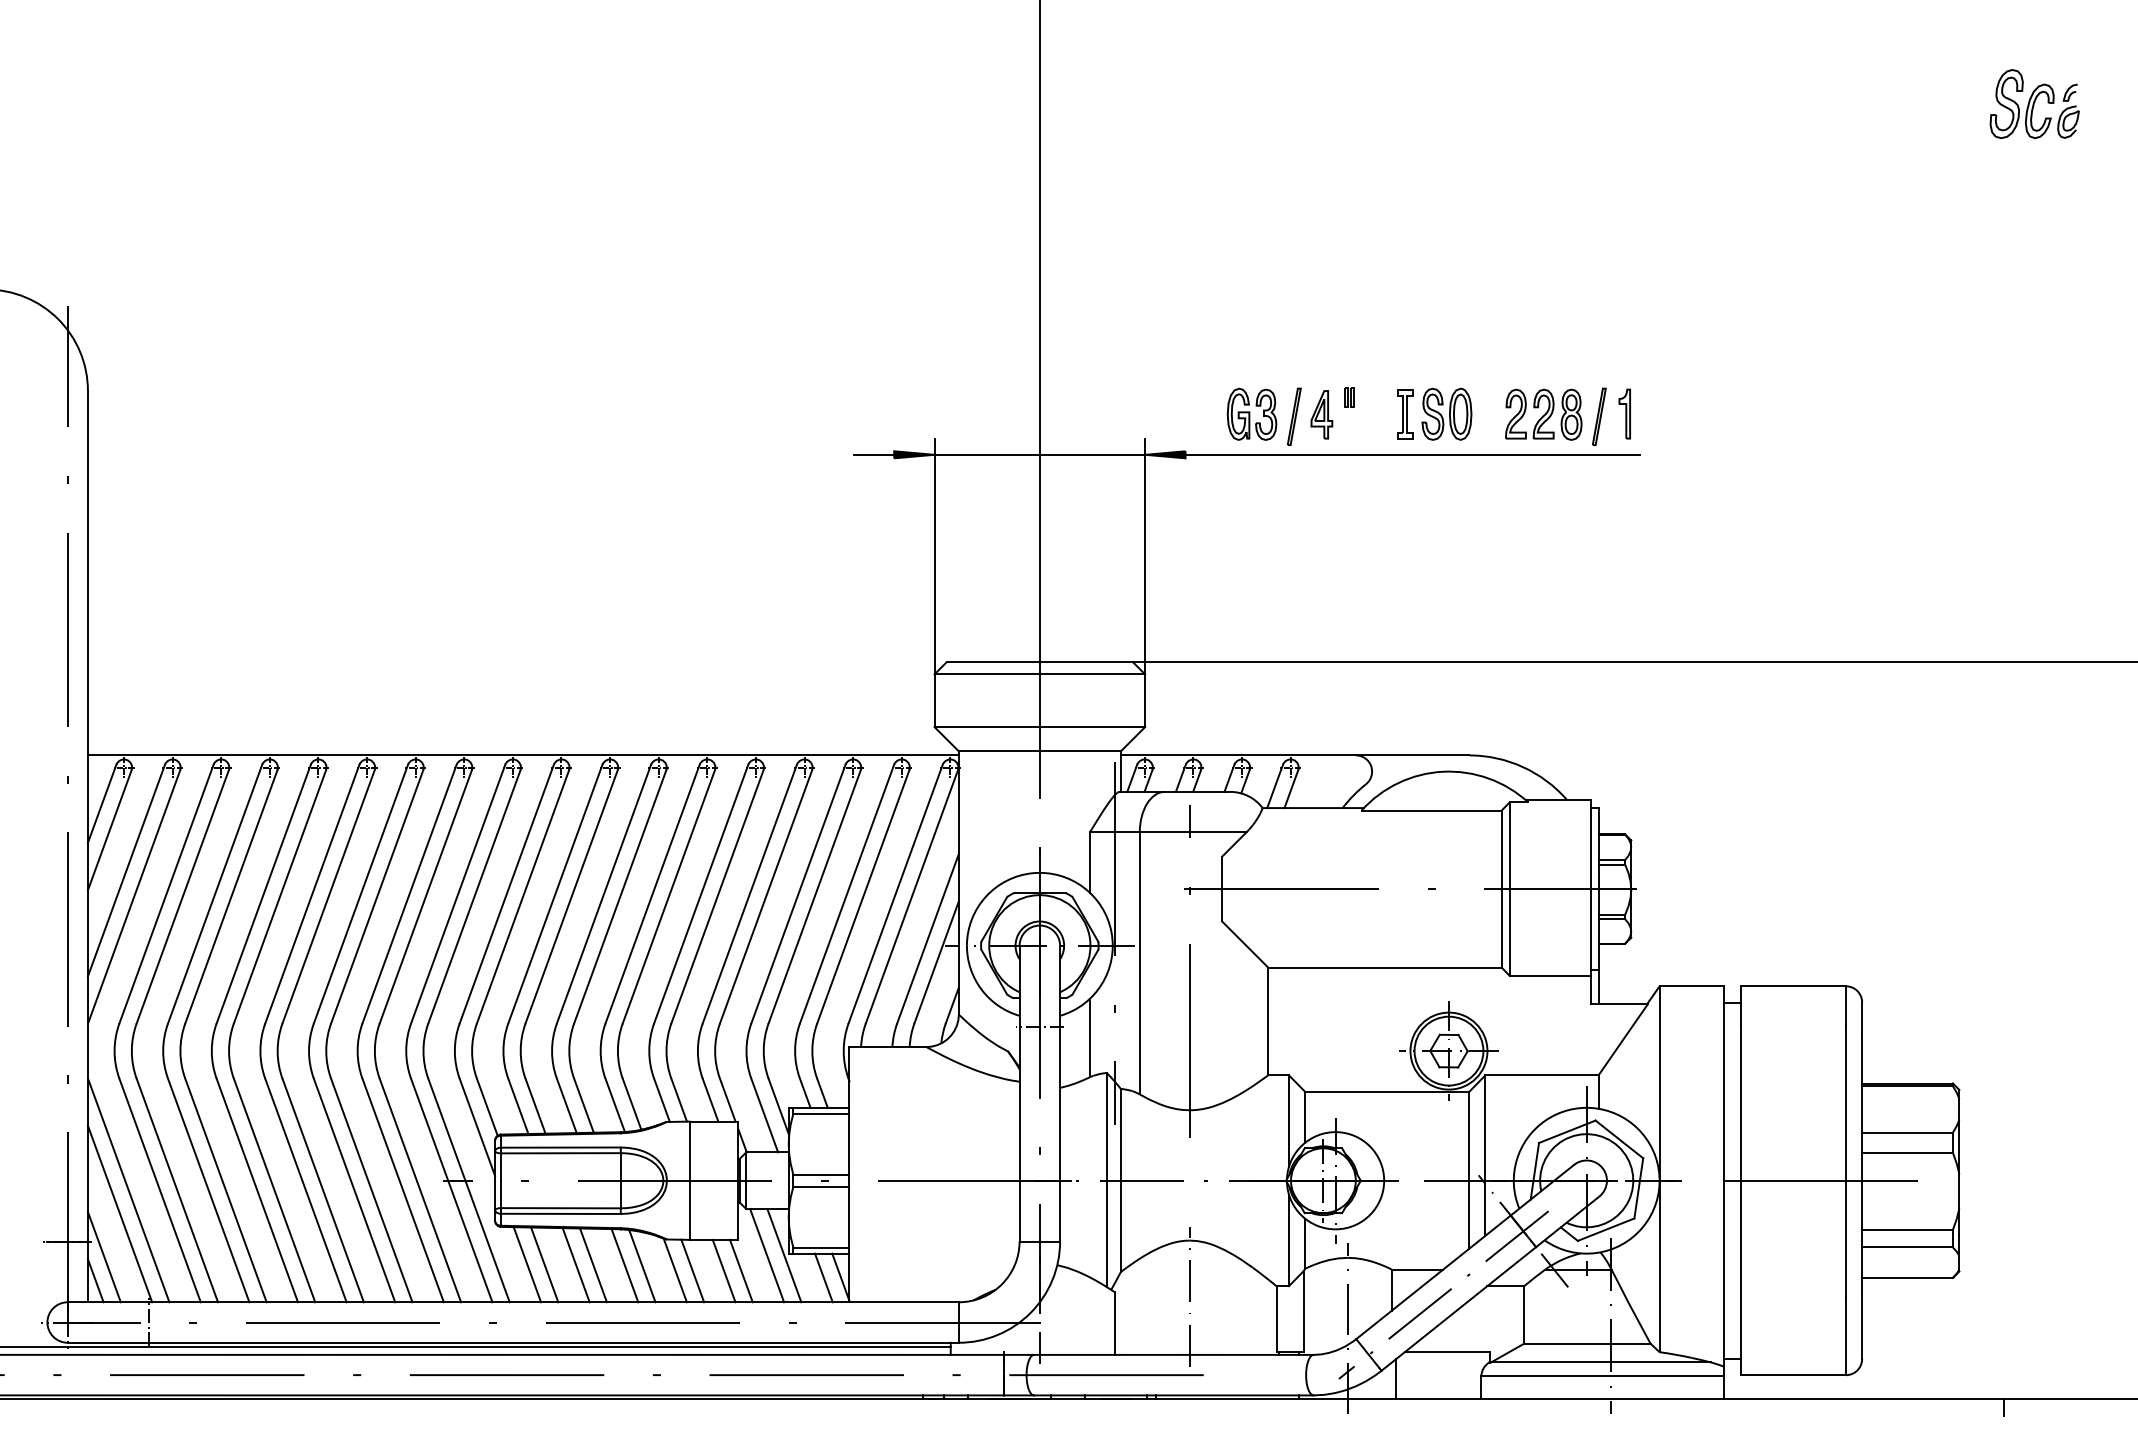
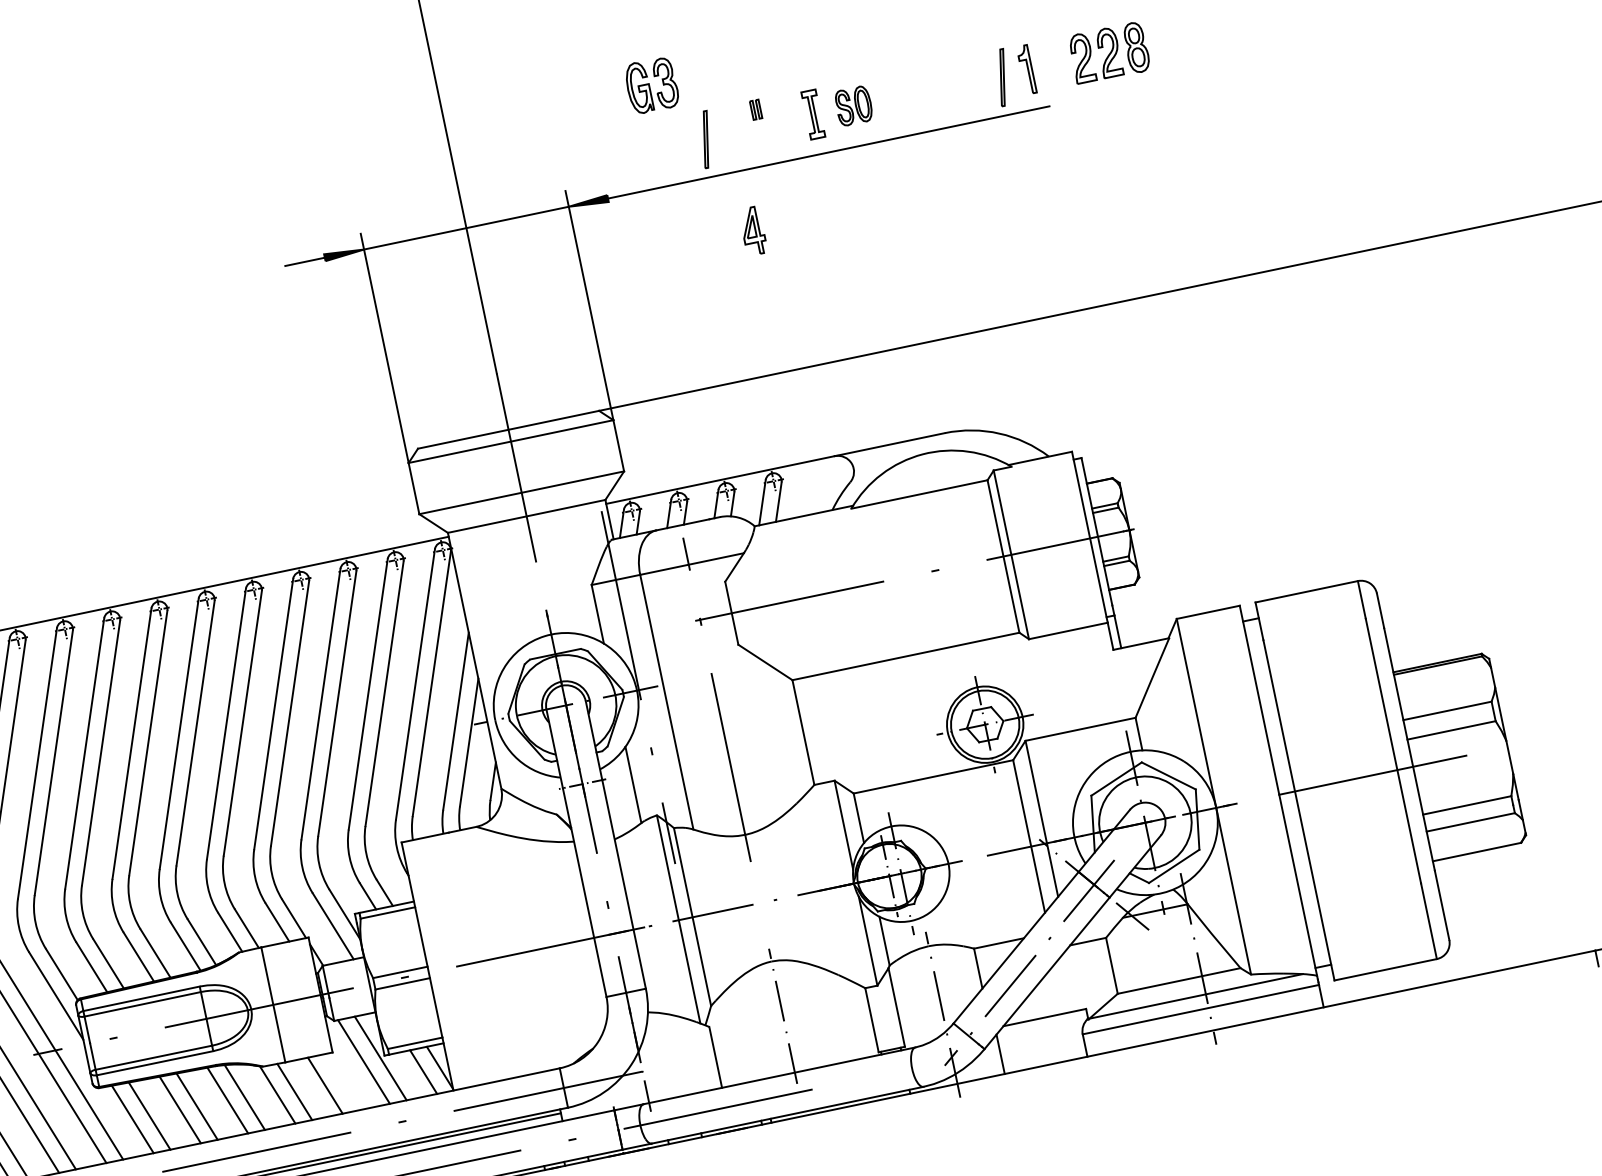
part: (1251, 413) -> (651, 84), moved
part: (1446, 413) -> (853, 105), size x0.7
part: (1321, 414) -> (752, 230), moved
part: (1543, 414) -> (1109, 52), moved
line: (741, 1270) -> (342, 1081), removed

